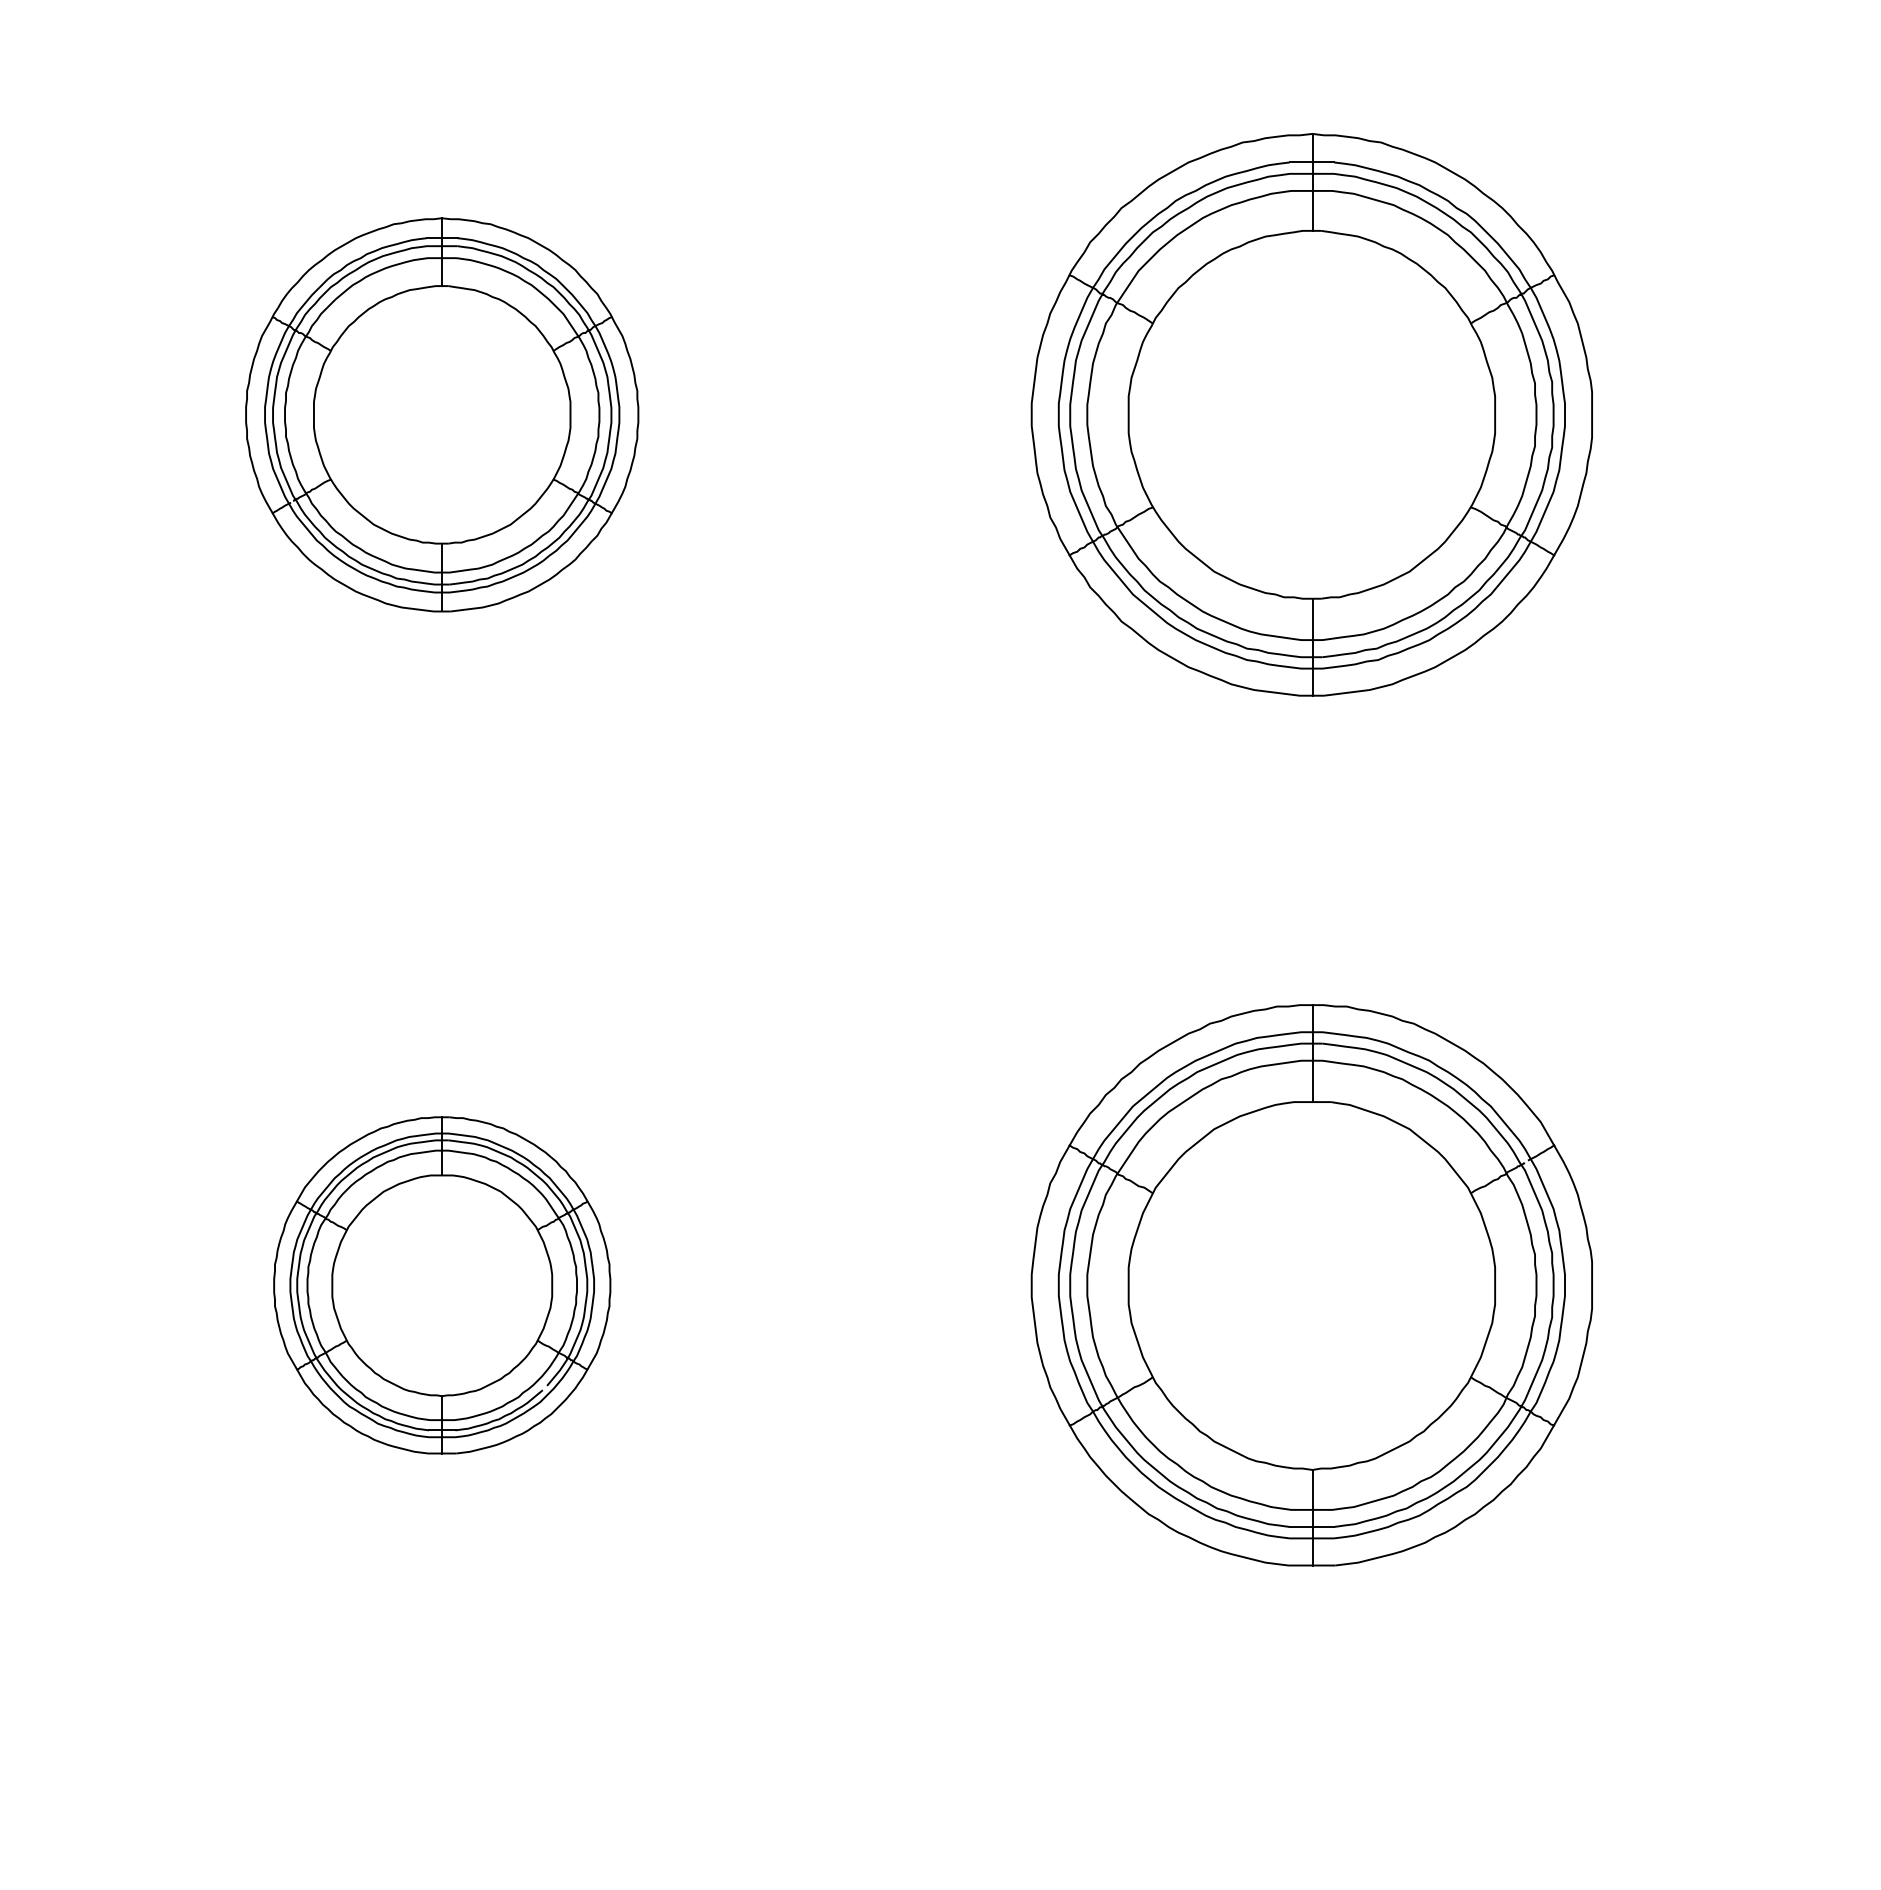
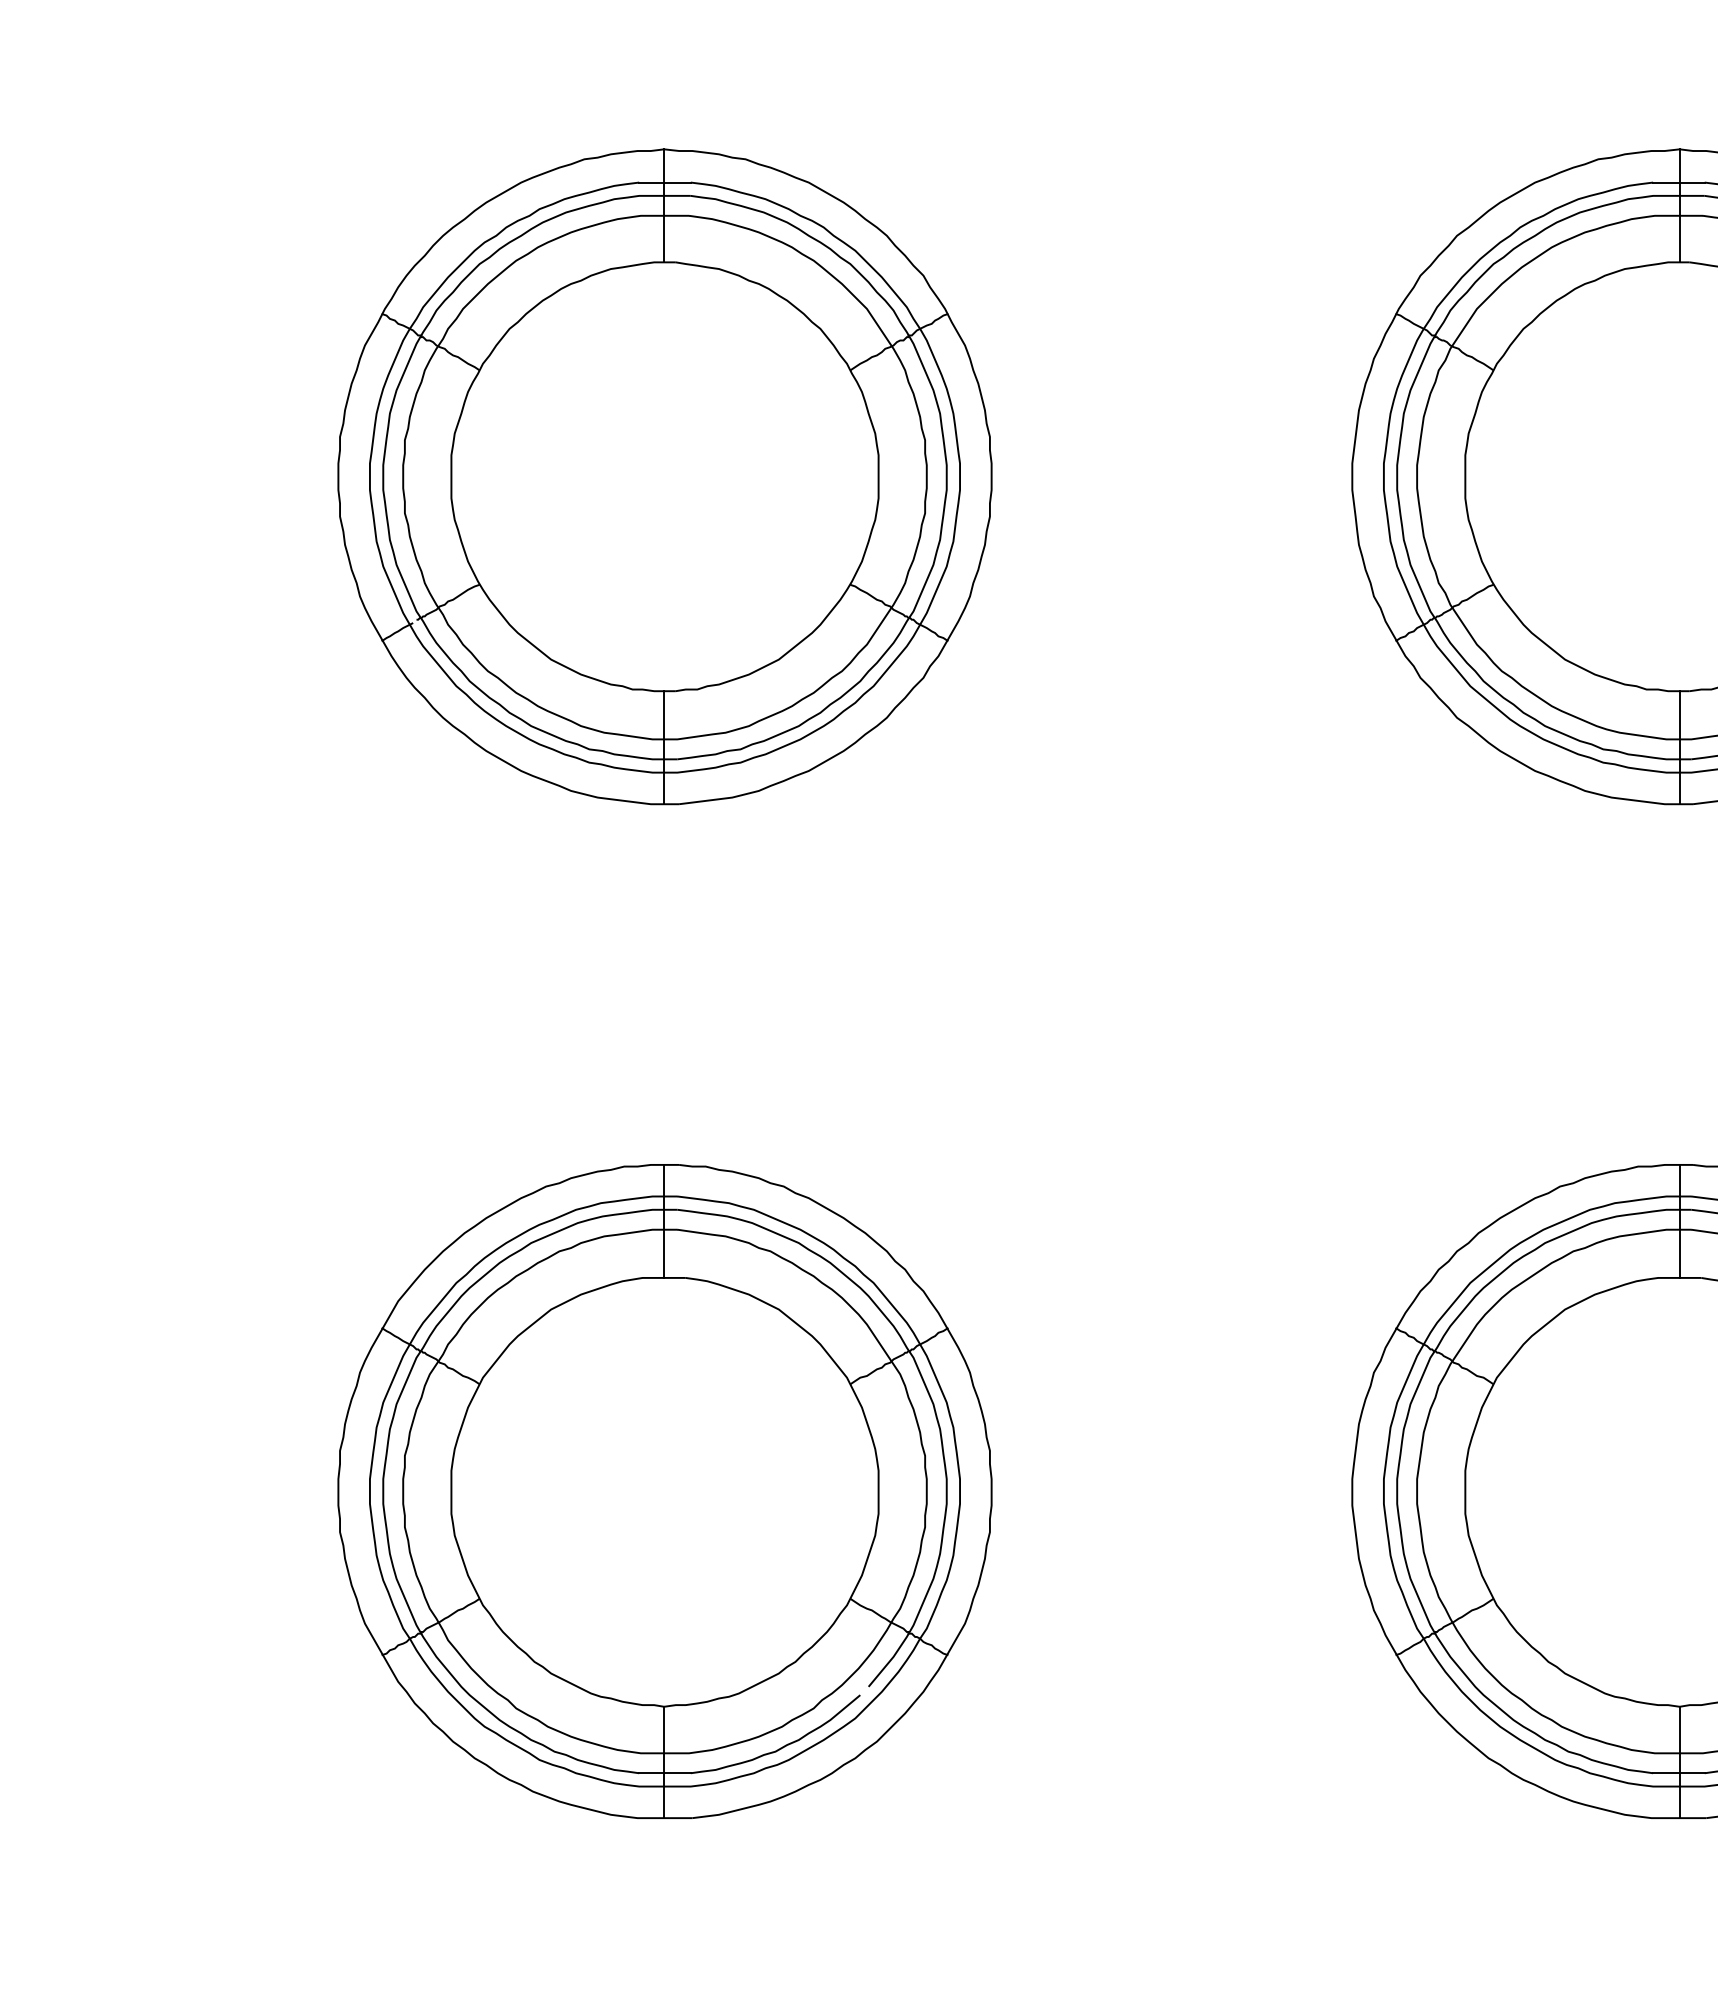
part: (442, 414) -> (665, 476), size x1.43
part: (442, 1285) -> (665, 1491), size x1.67

